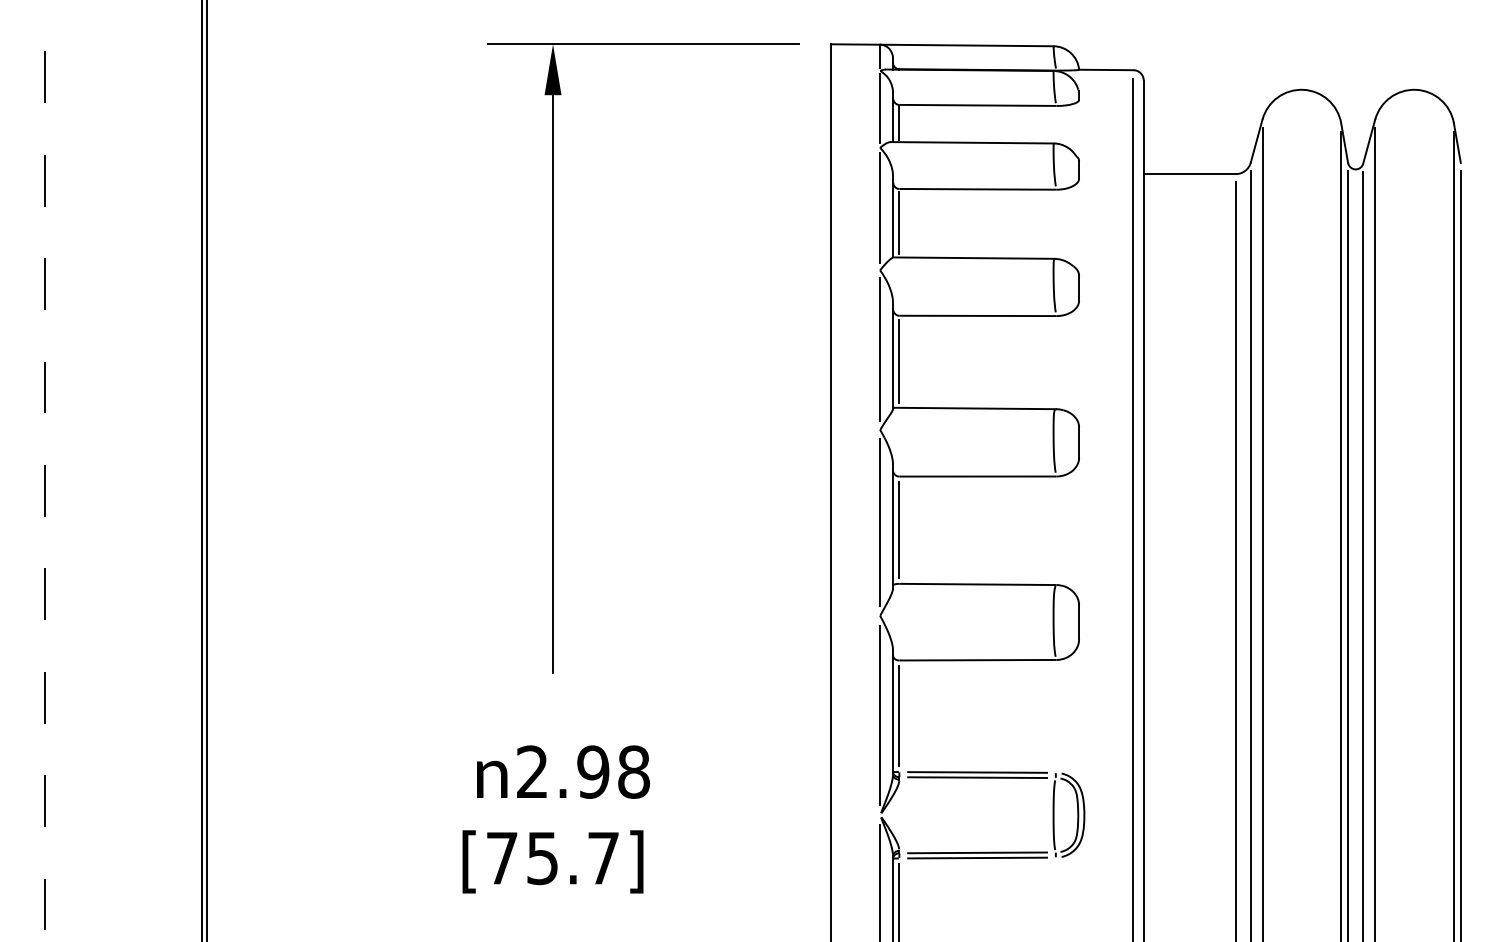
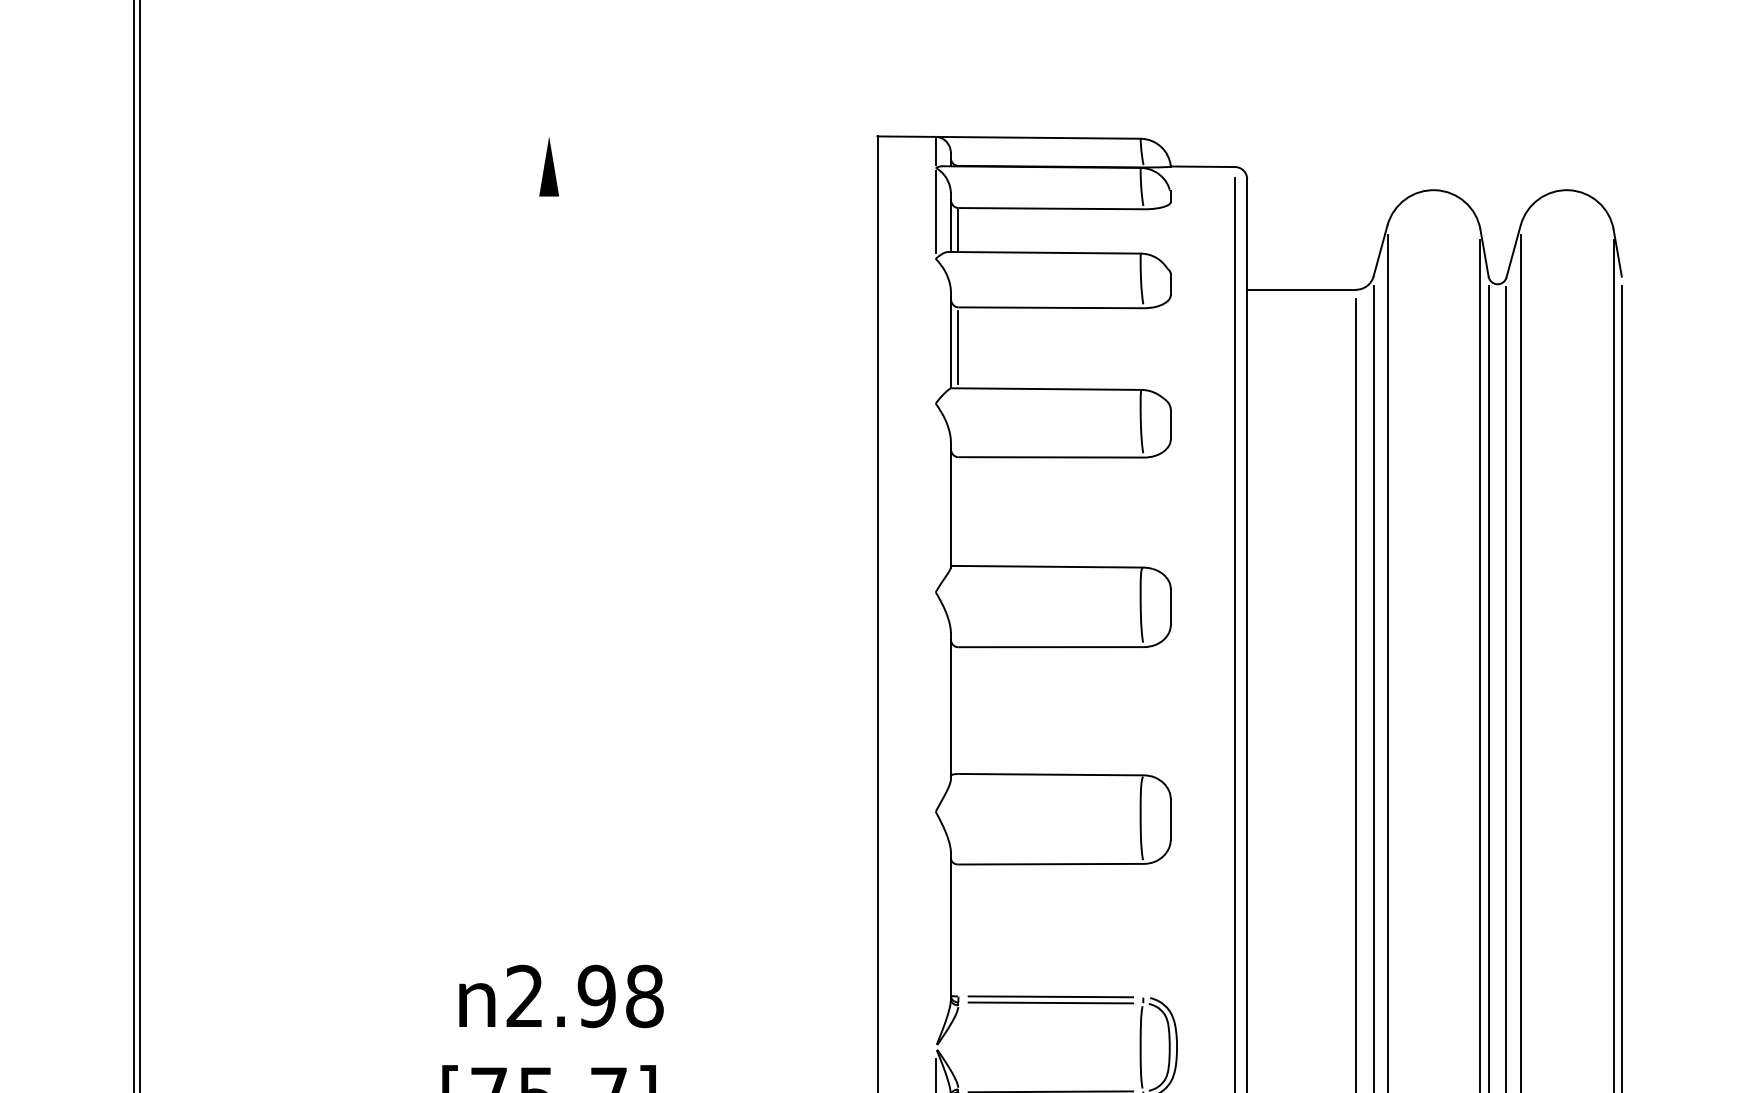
line: (643, 44) -> (656, 136), removed
line: (880, 208) -> (936, 330), removed
line: (880, 349) -> (936, 497), removed
line: (899, 361) -> (958, 511), removed
line: (553, 383) -> (549, 537), removed
line: (880, 522) -> (936, 701), removed
line: (899, 529) -> (958, 709), removed
line: (880, 715) -> (936, 929), removed
line: (899, 716) -> (958, 930), removed

